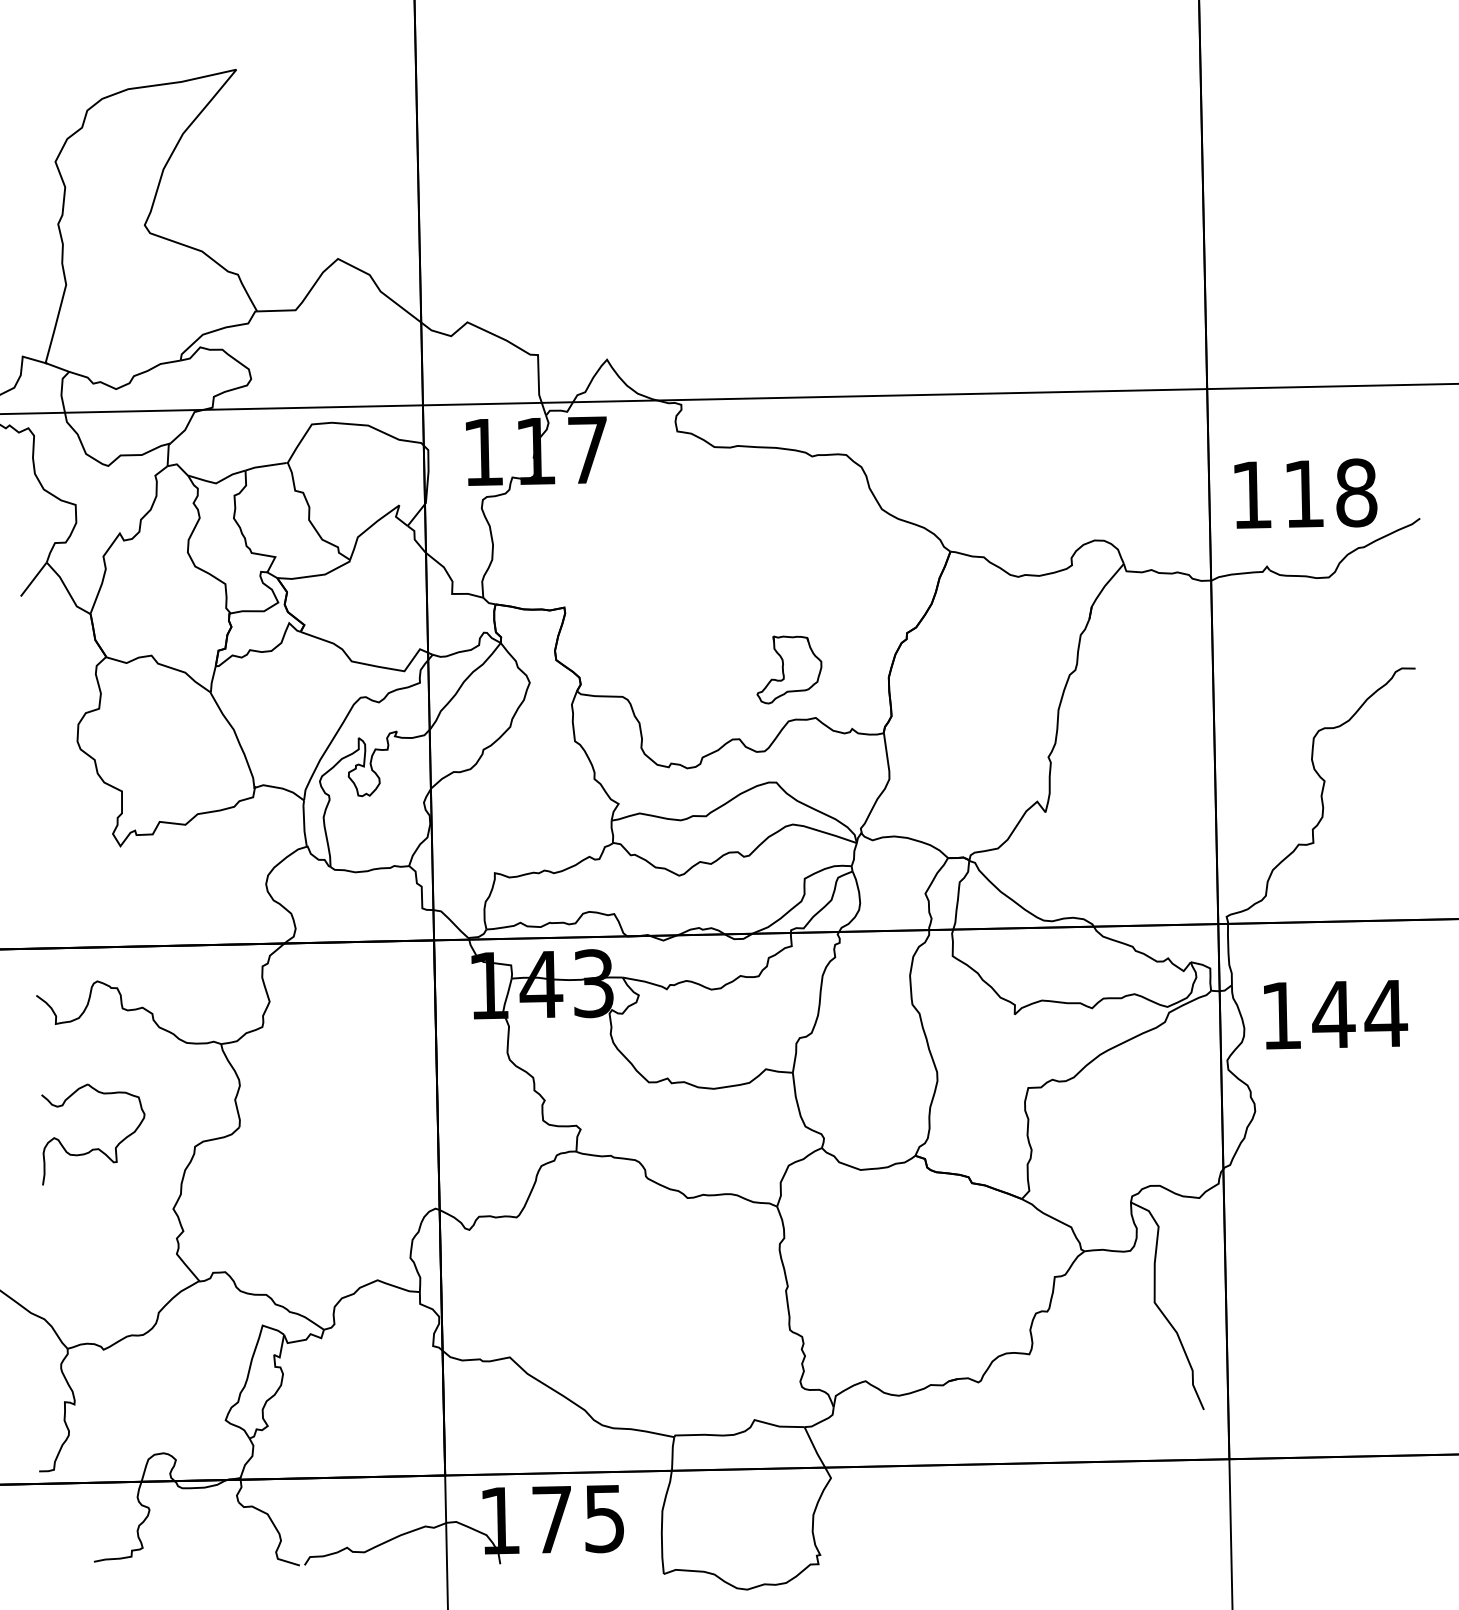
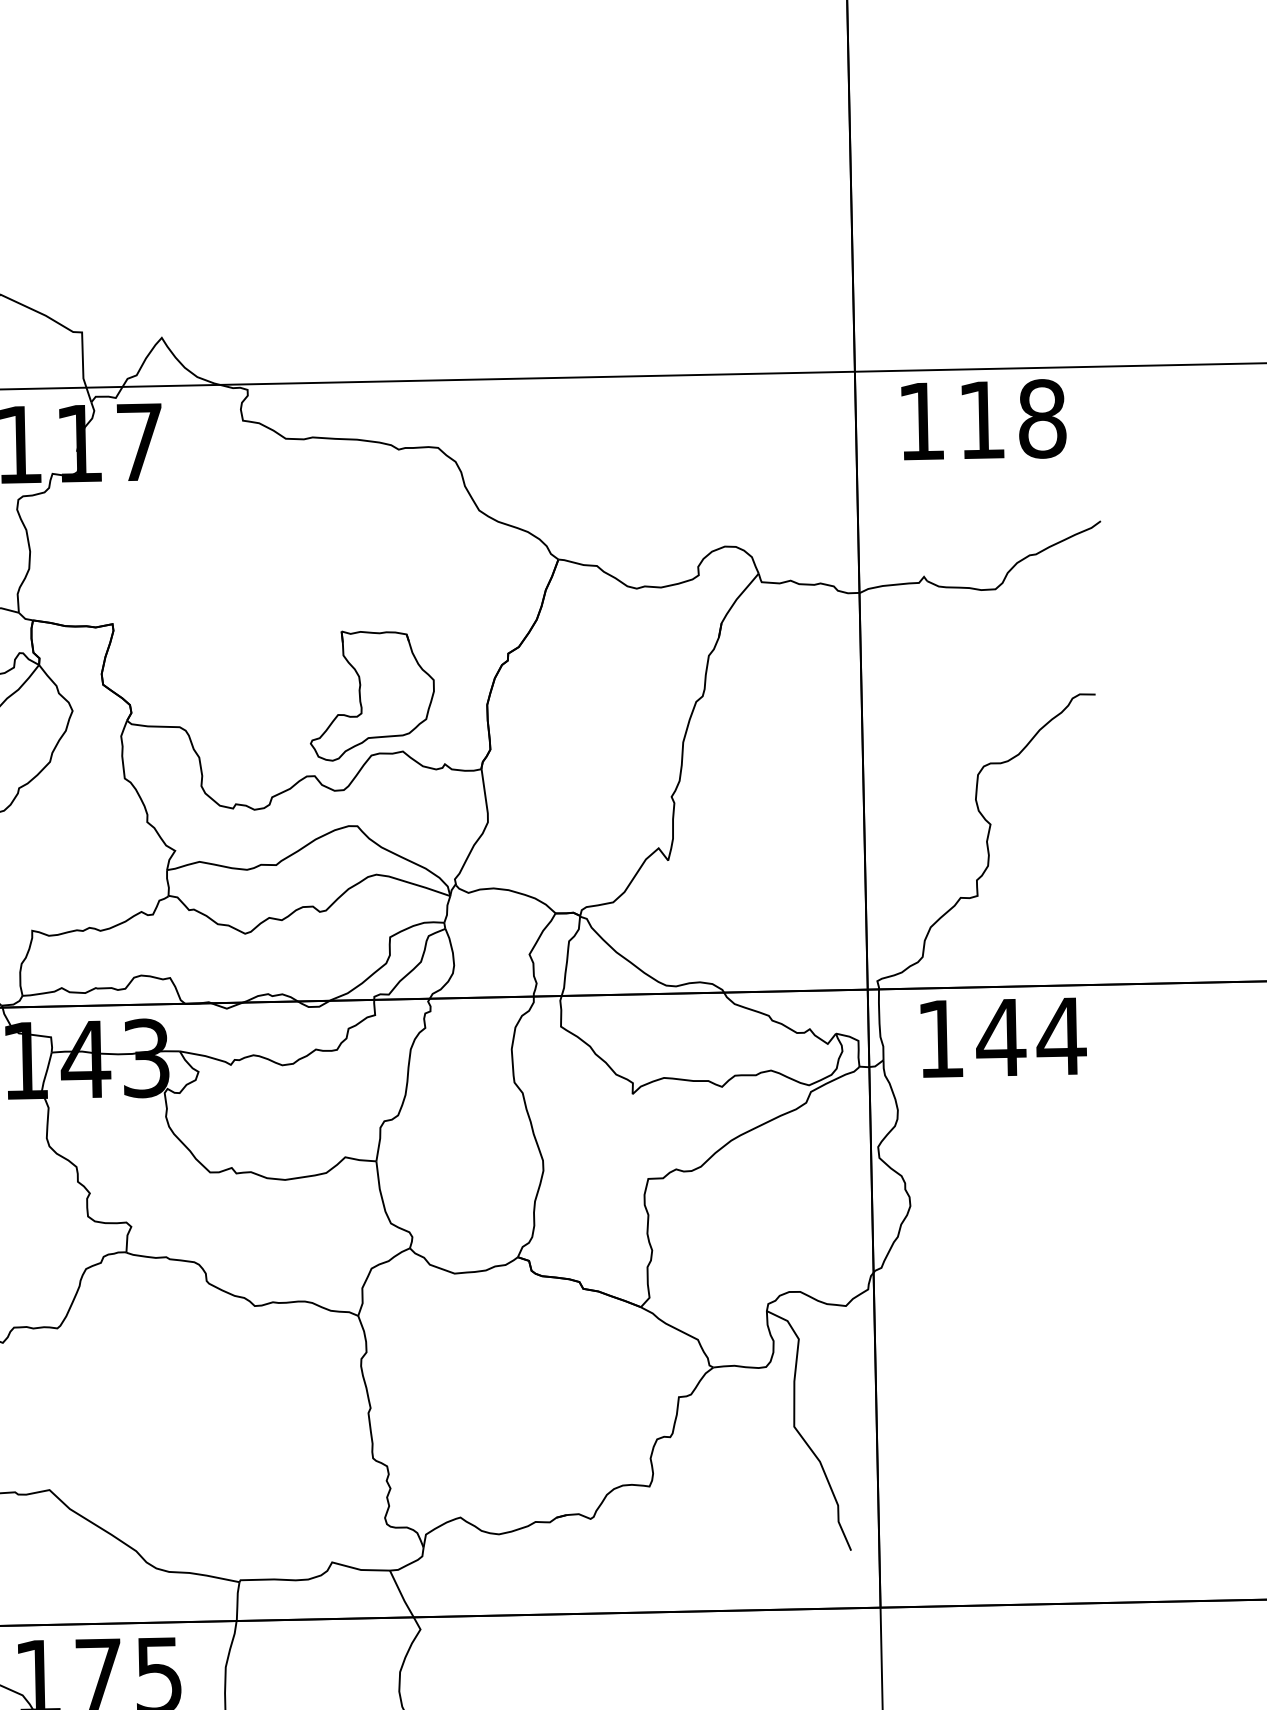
text: (1305, 493) -> (983, 419), moved
part: (789, 669) -> (372, 695), size x1.67
text: (1336, 1014) -> (1004, 1037), moved

